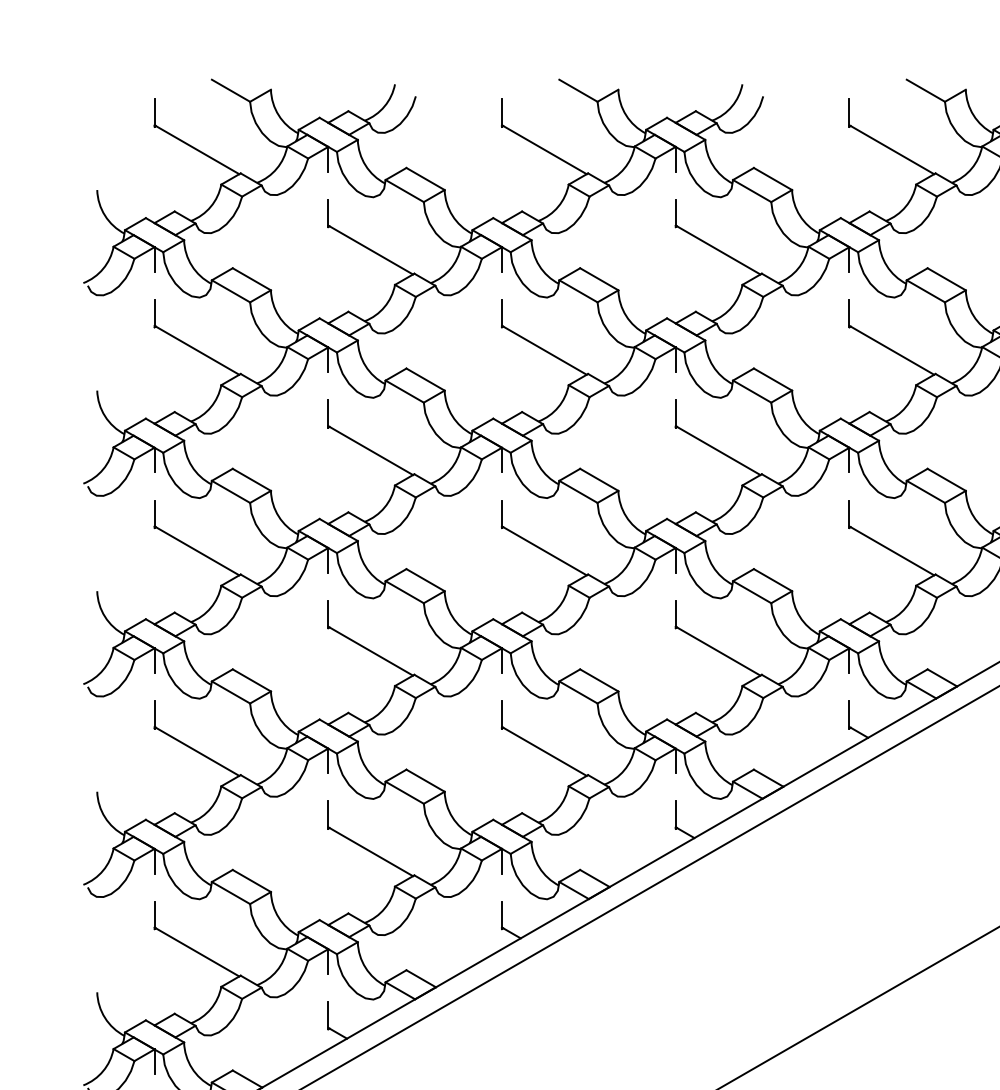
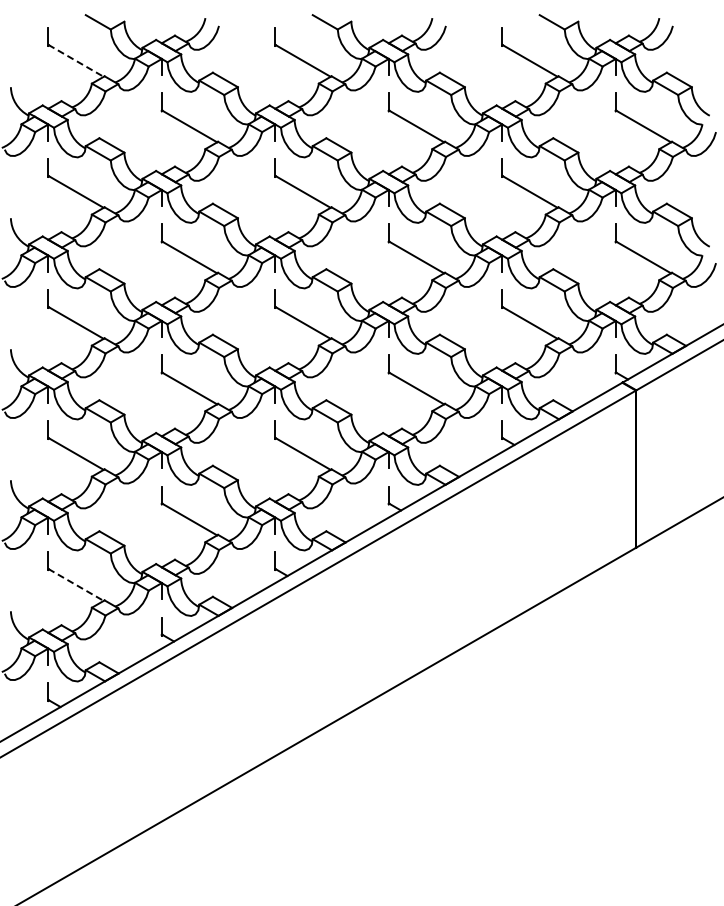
line: (197, 149) -> (76, 60), solid -> dashed
line: (197, 951) -> (76, 584), solid -> dashed

